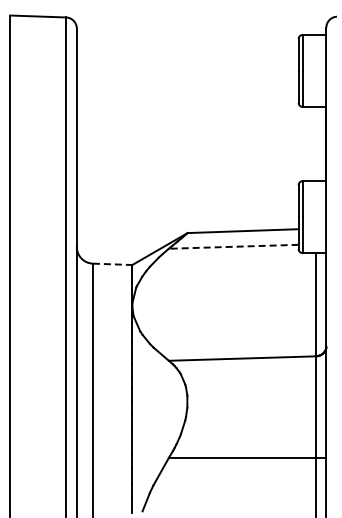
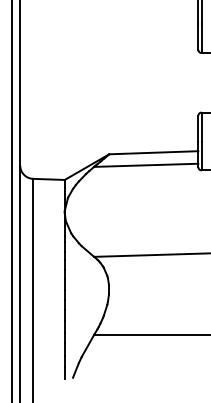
line: (233, 246) -> (146, 165), dashed -> solid
line: (112, 264) -> (48, 179), dashed -> solid

